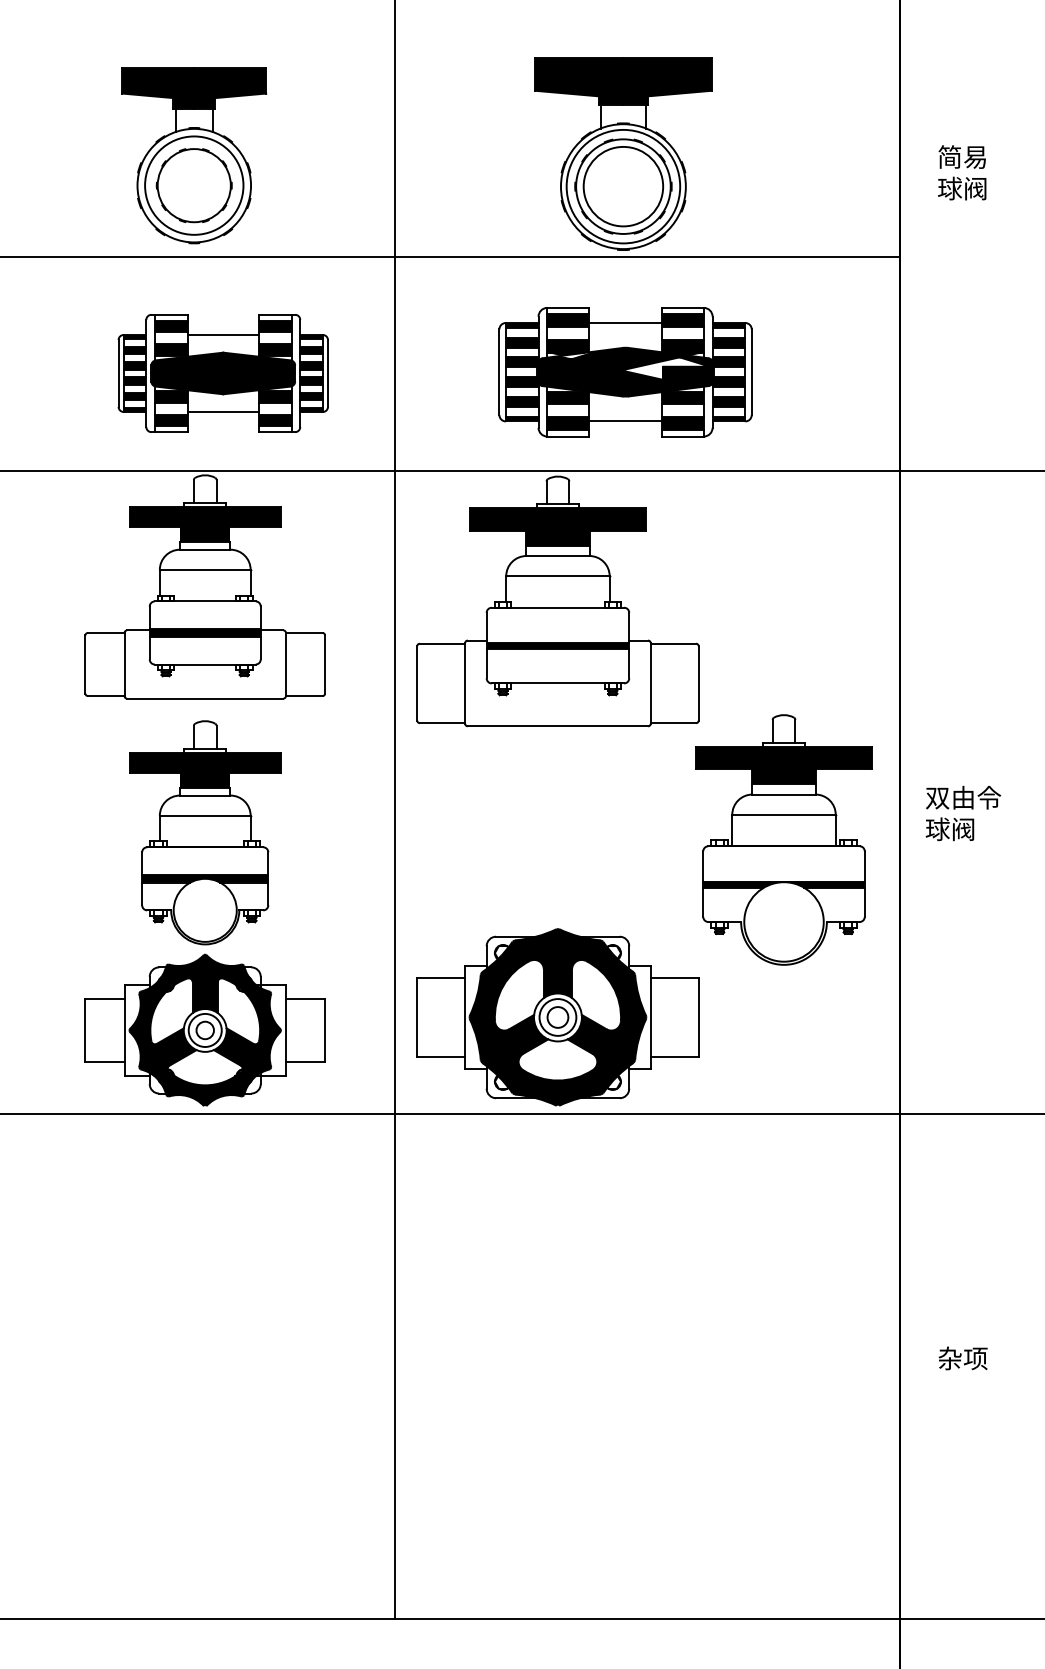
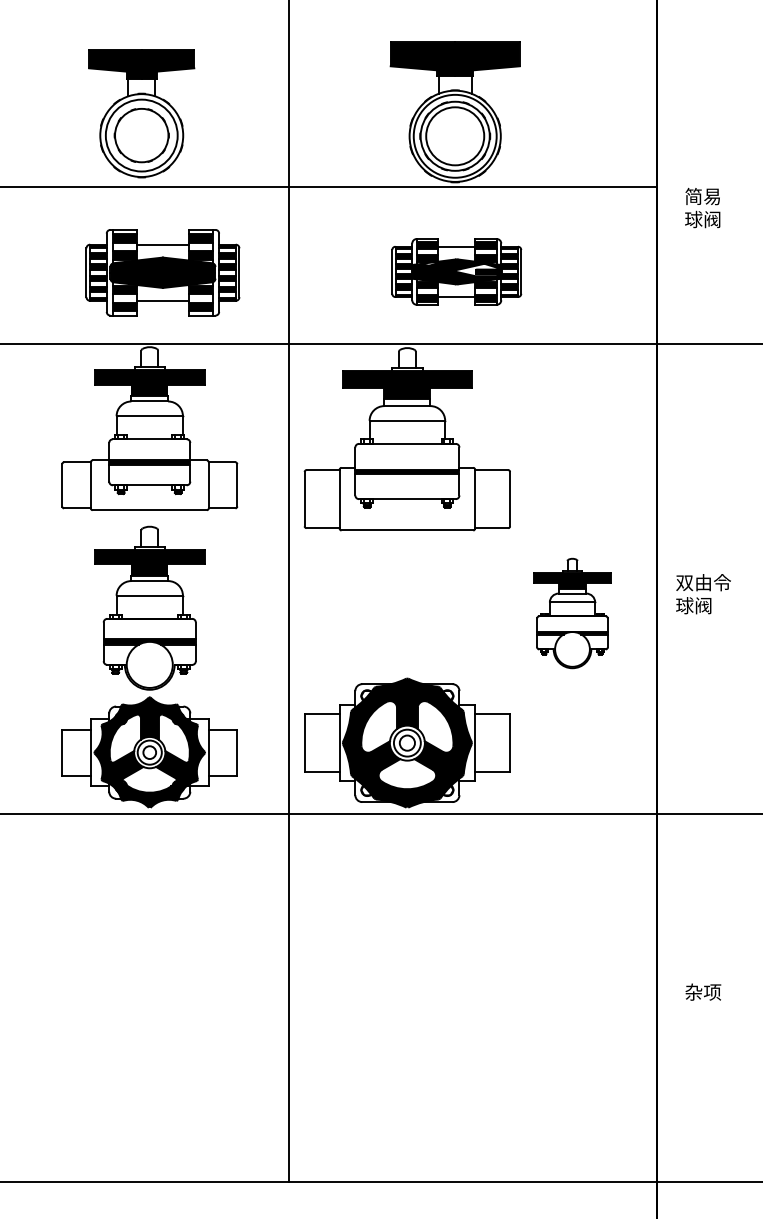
text: (962, 172) -> (702, 207), moved
part: (625, 372) -> (456, 272), size x0.7
part: (783, 839) -> (572, 613), size x0.6

